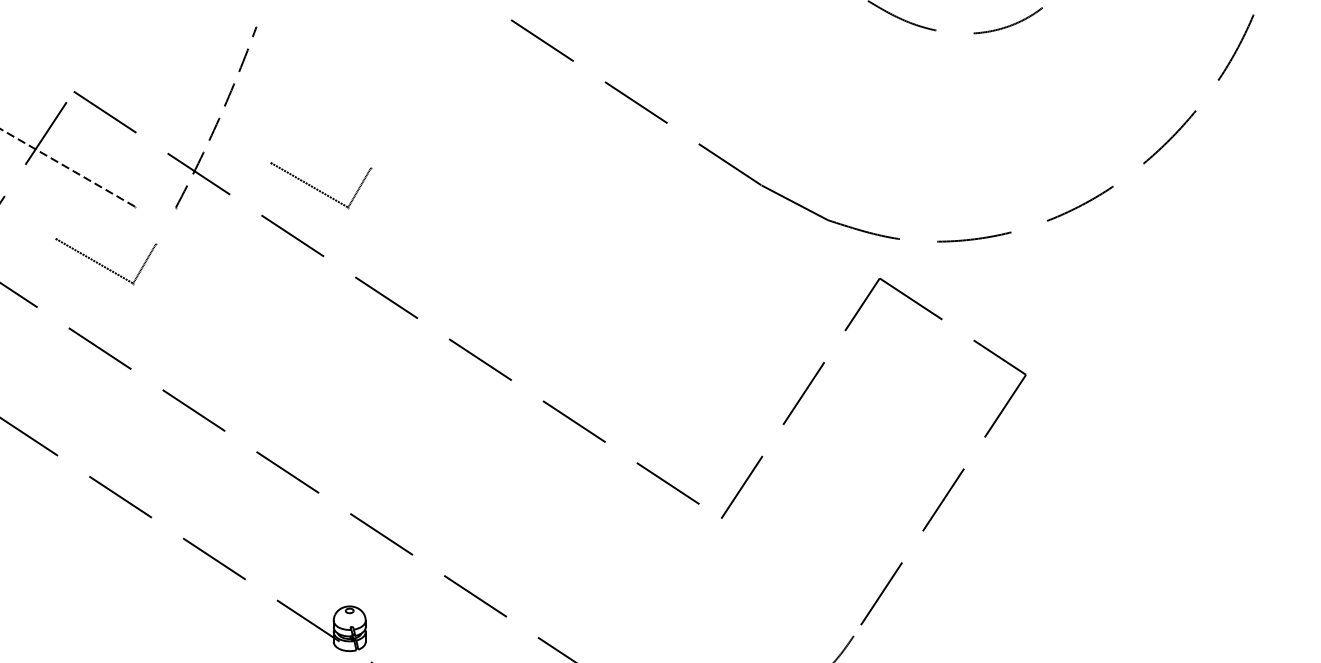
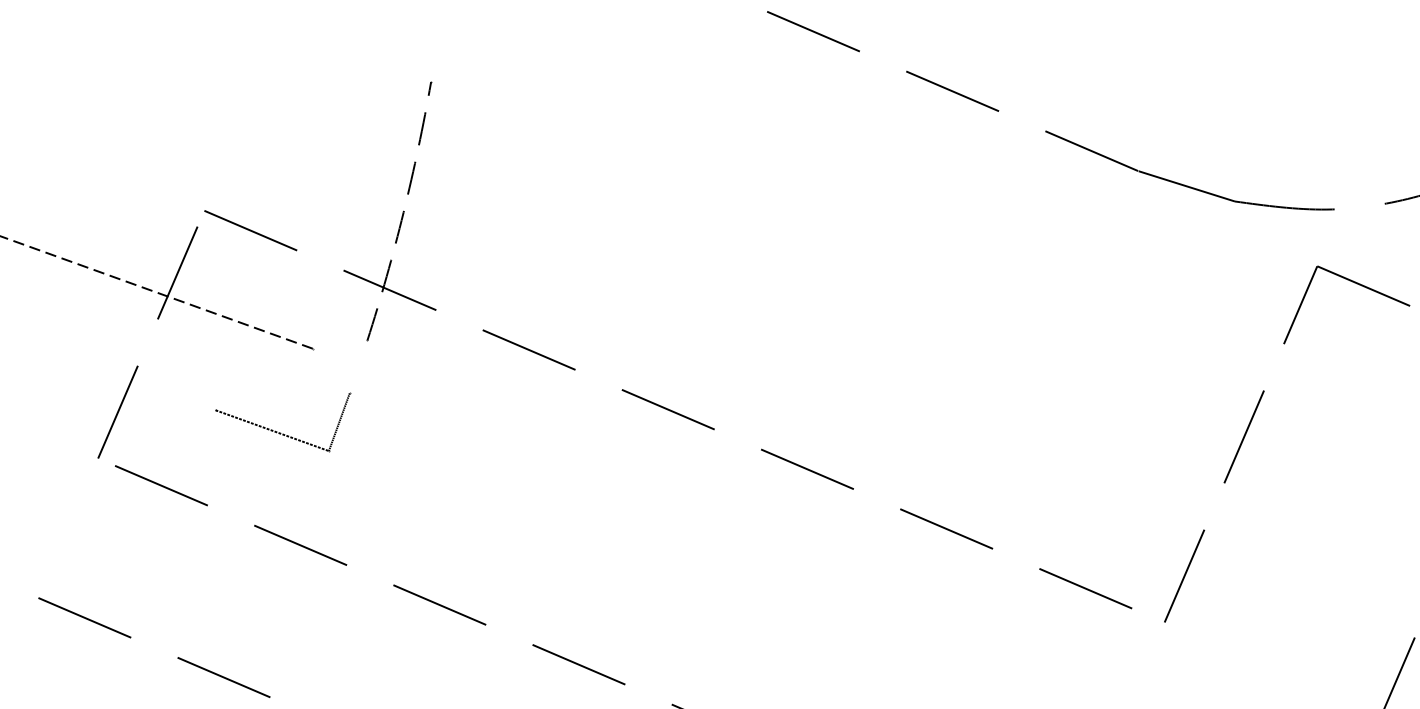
part: (321, 185) -> (555, 276), removed

